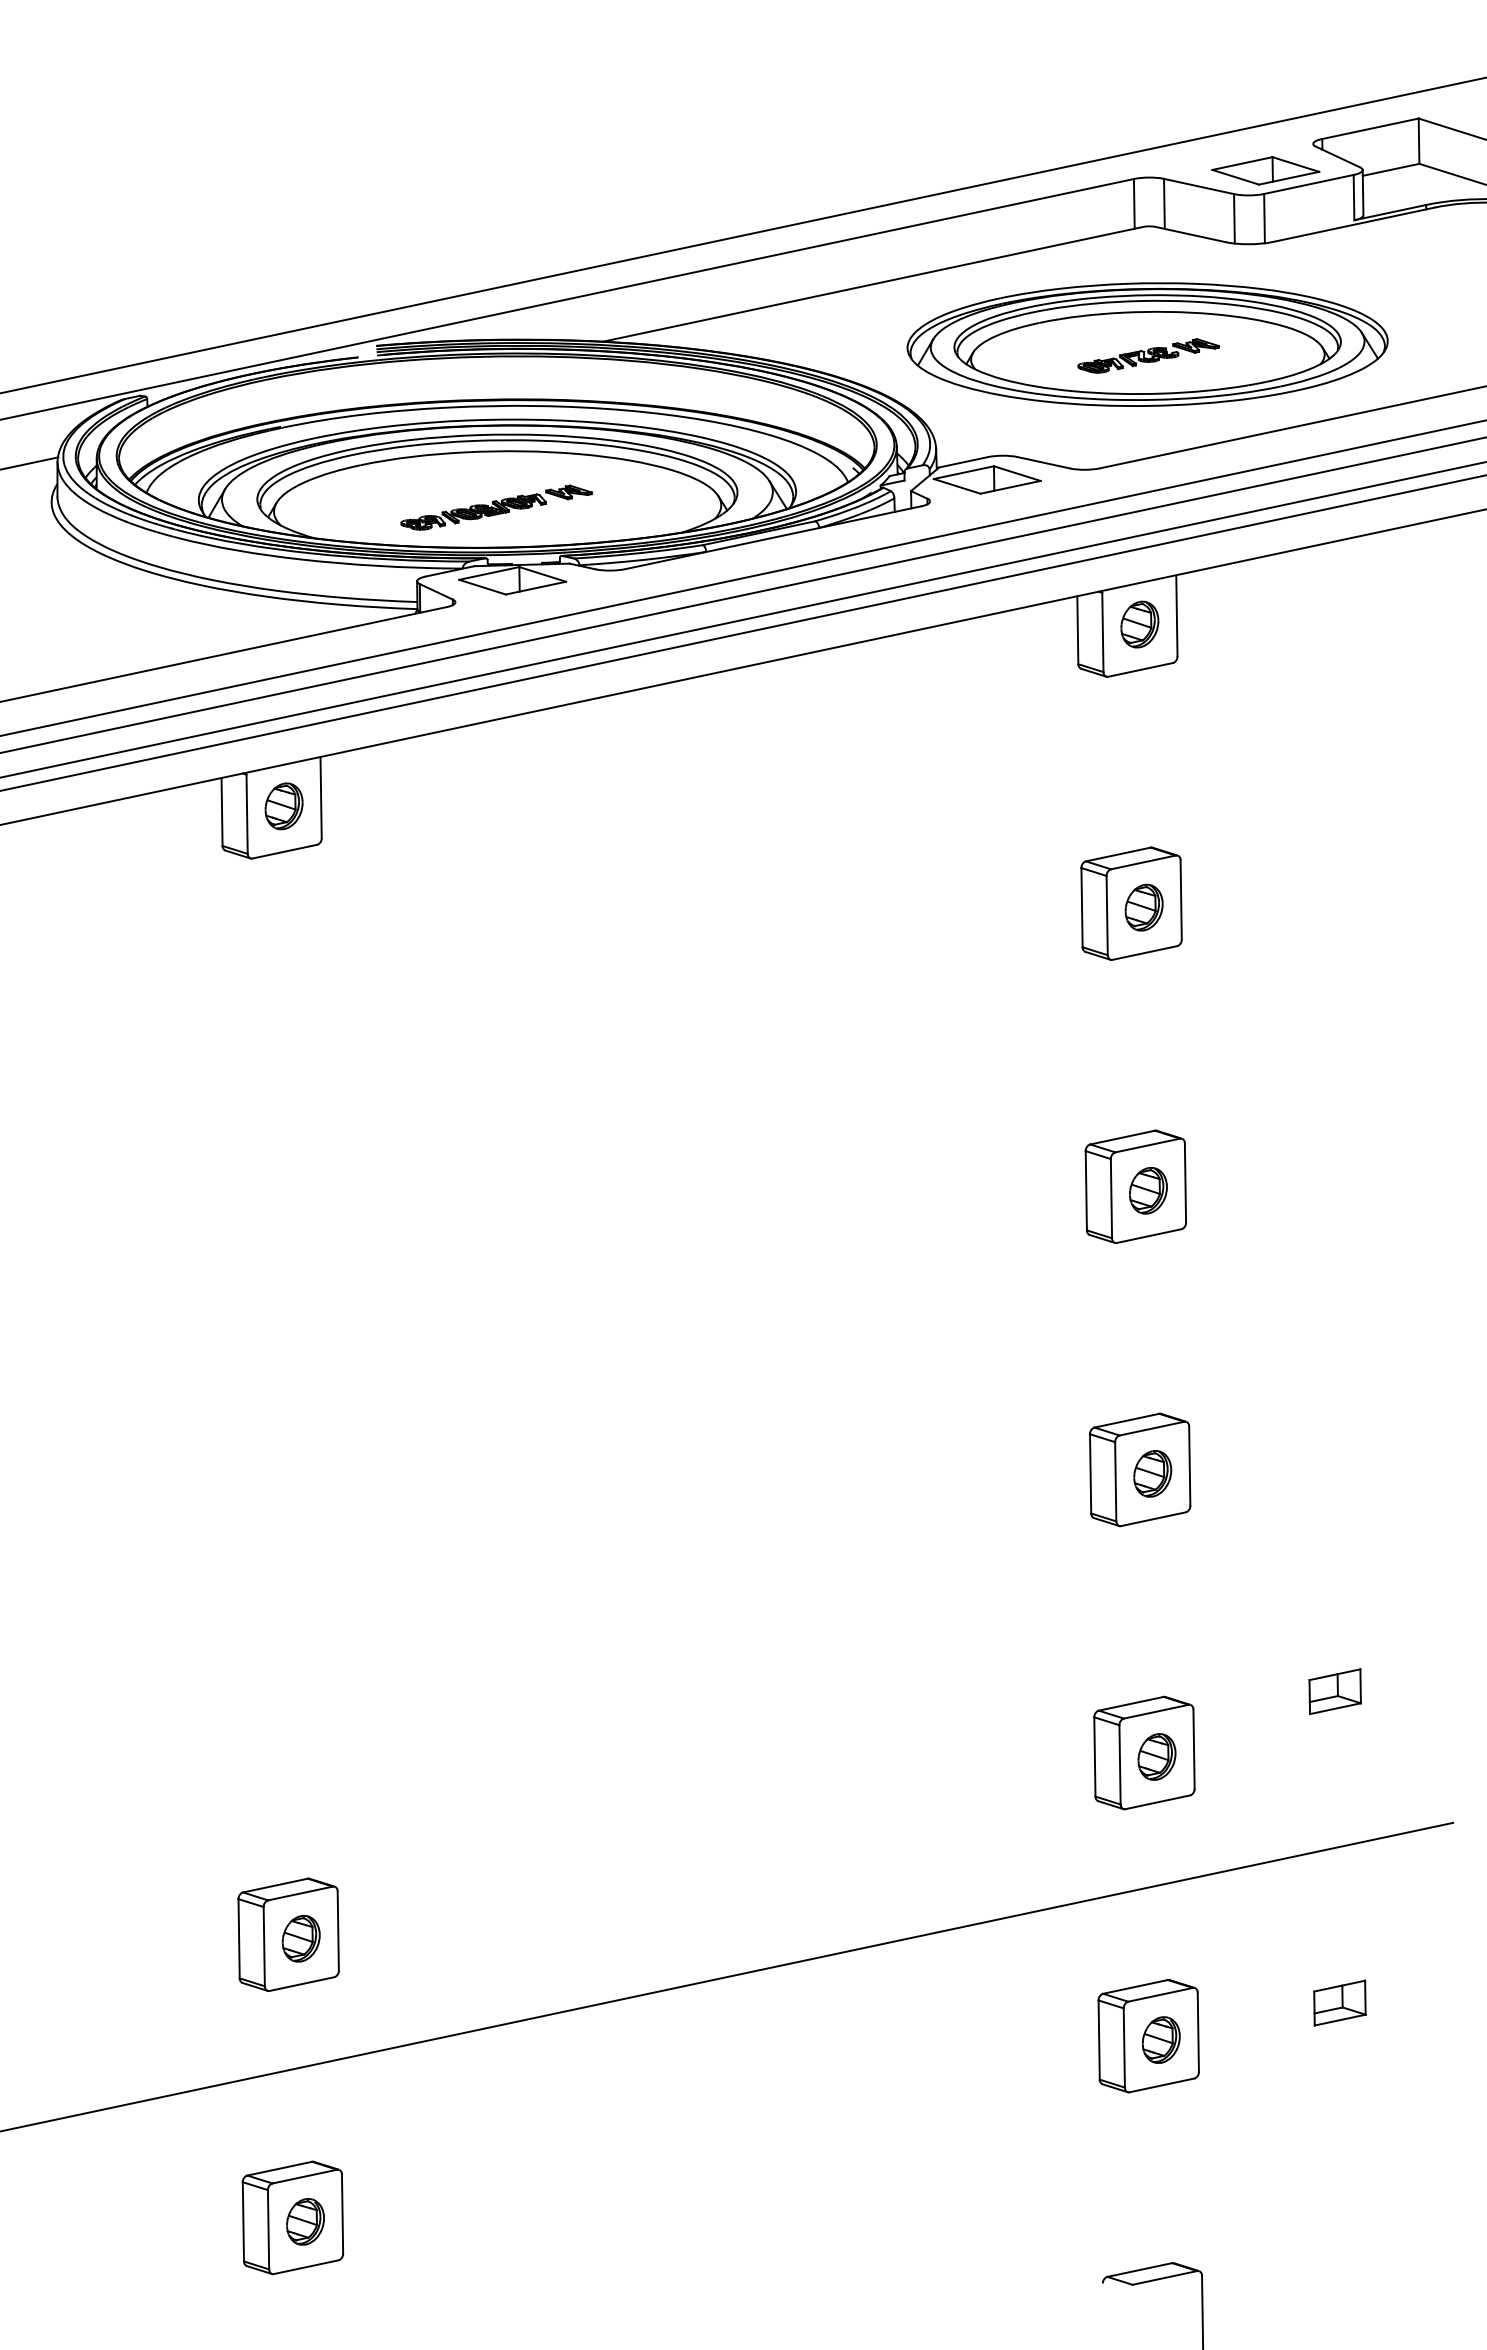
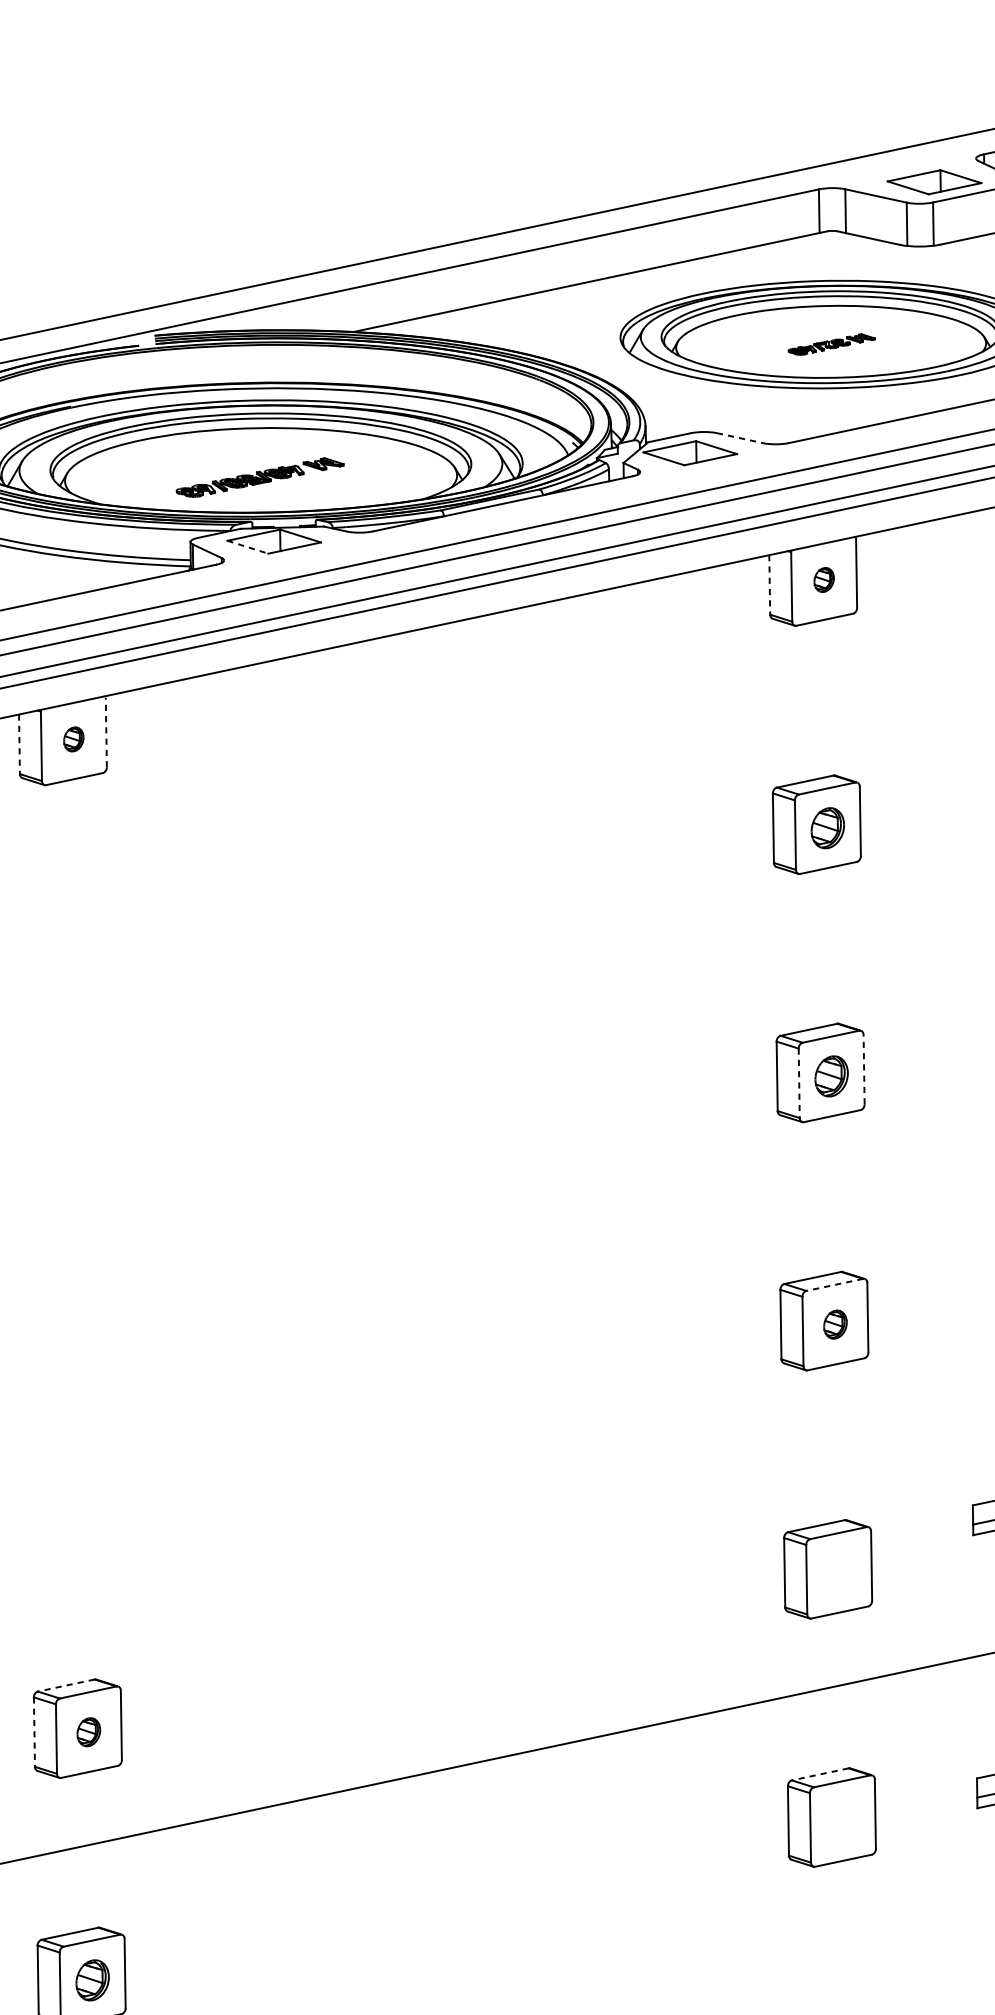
part: (1148, 355) -> (831, 344), size x0.7
line: (1043, 462) -> (739, 437), solid -> dashed
line: (483, 587) -> (248, 547), solid -> dashed
part: (1139, 624) -> (823, 579), size x0.6
line: (1077, 630) -> (769, 585), solid -> dashed
line: (321, 798) -> (106, 732), solid -> dashed
part: (283, 806) -> (73, 739), size x0.6
line: (222, 812) -> (19, 744), solid -> dashed
line: (1185, 1182) -> (864, 1069), solid -> dashed
line: (1111, 1198) -> (799, 1083), solid -> dashed
line: (1151, 1428) -> (834, 1284), solid -> dashed
part: (1152, 1473) -> (835, 1324), size x0.7
part: (1156, 1756) -> (838, 1572), removed
line: (274, 1885) -> (65, 1685), solid -> dashed
line: (239, 1938) -> (34, 1731), solid -> dashed
part: (300, 1938) -> (88, 1731), size x0.7
line: (1135, 1987) -> (820, 1774), solid -> dashed
part: (1160, 2039) -> (842, 1820), removed

